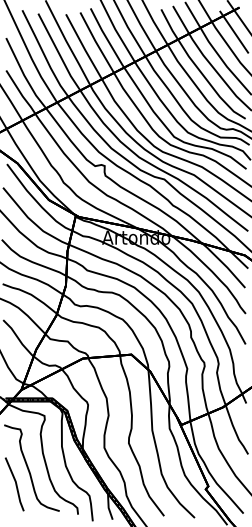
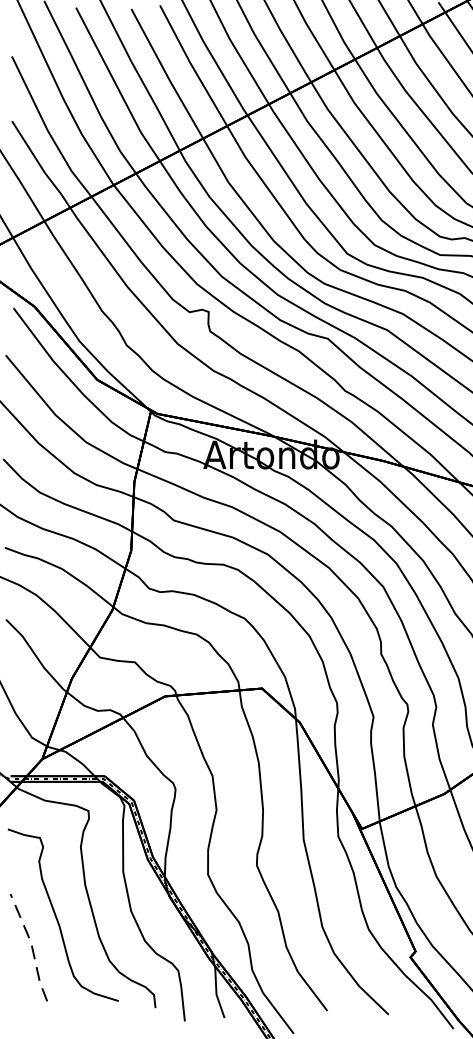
line: (16, 483) -> (32, 945), solid -> dashed

